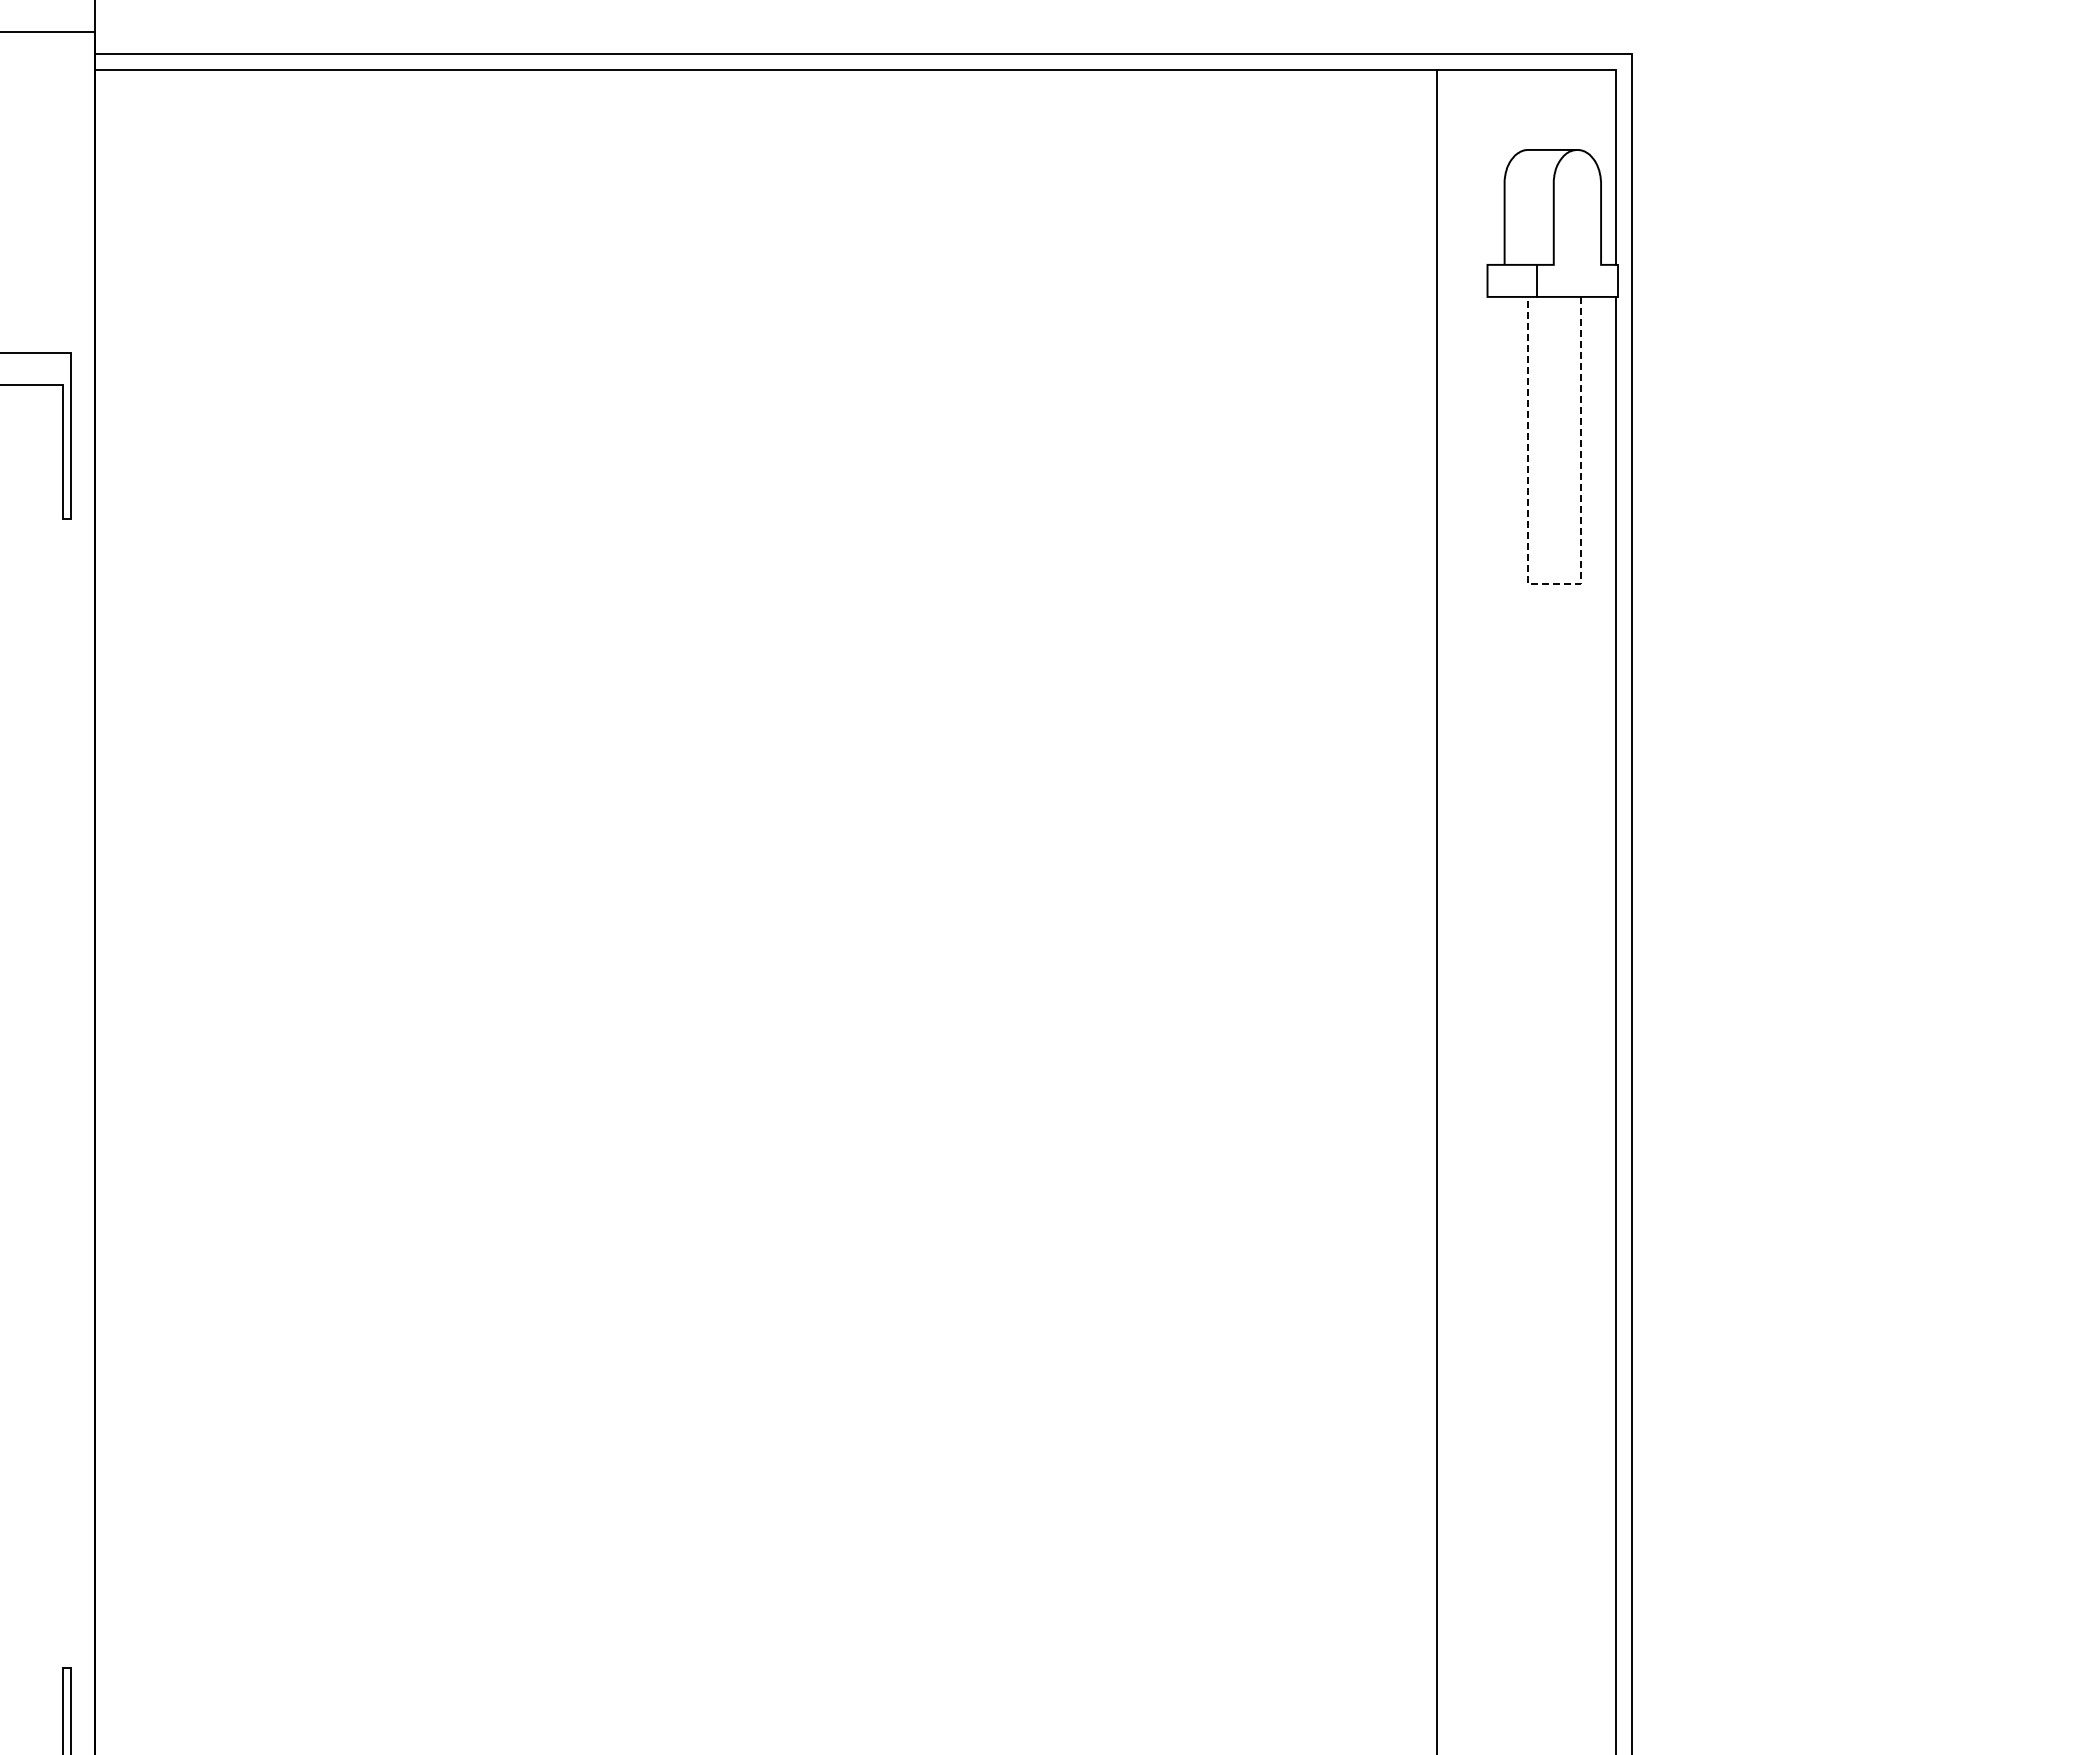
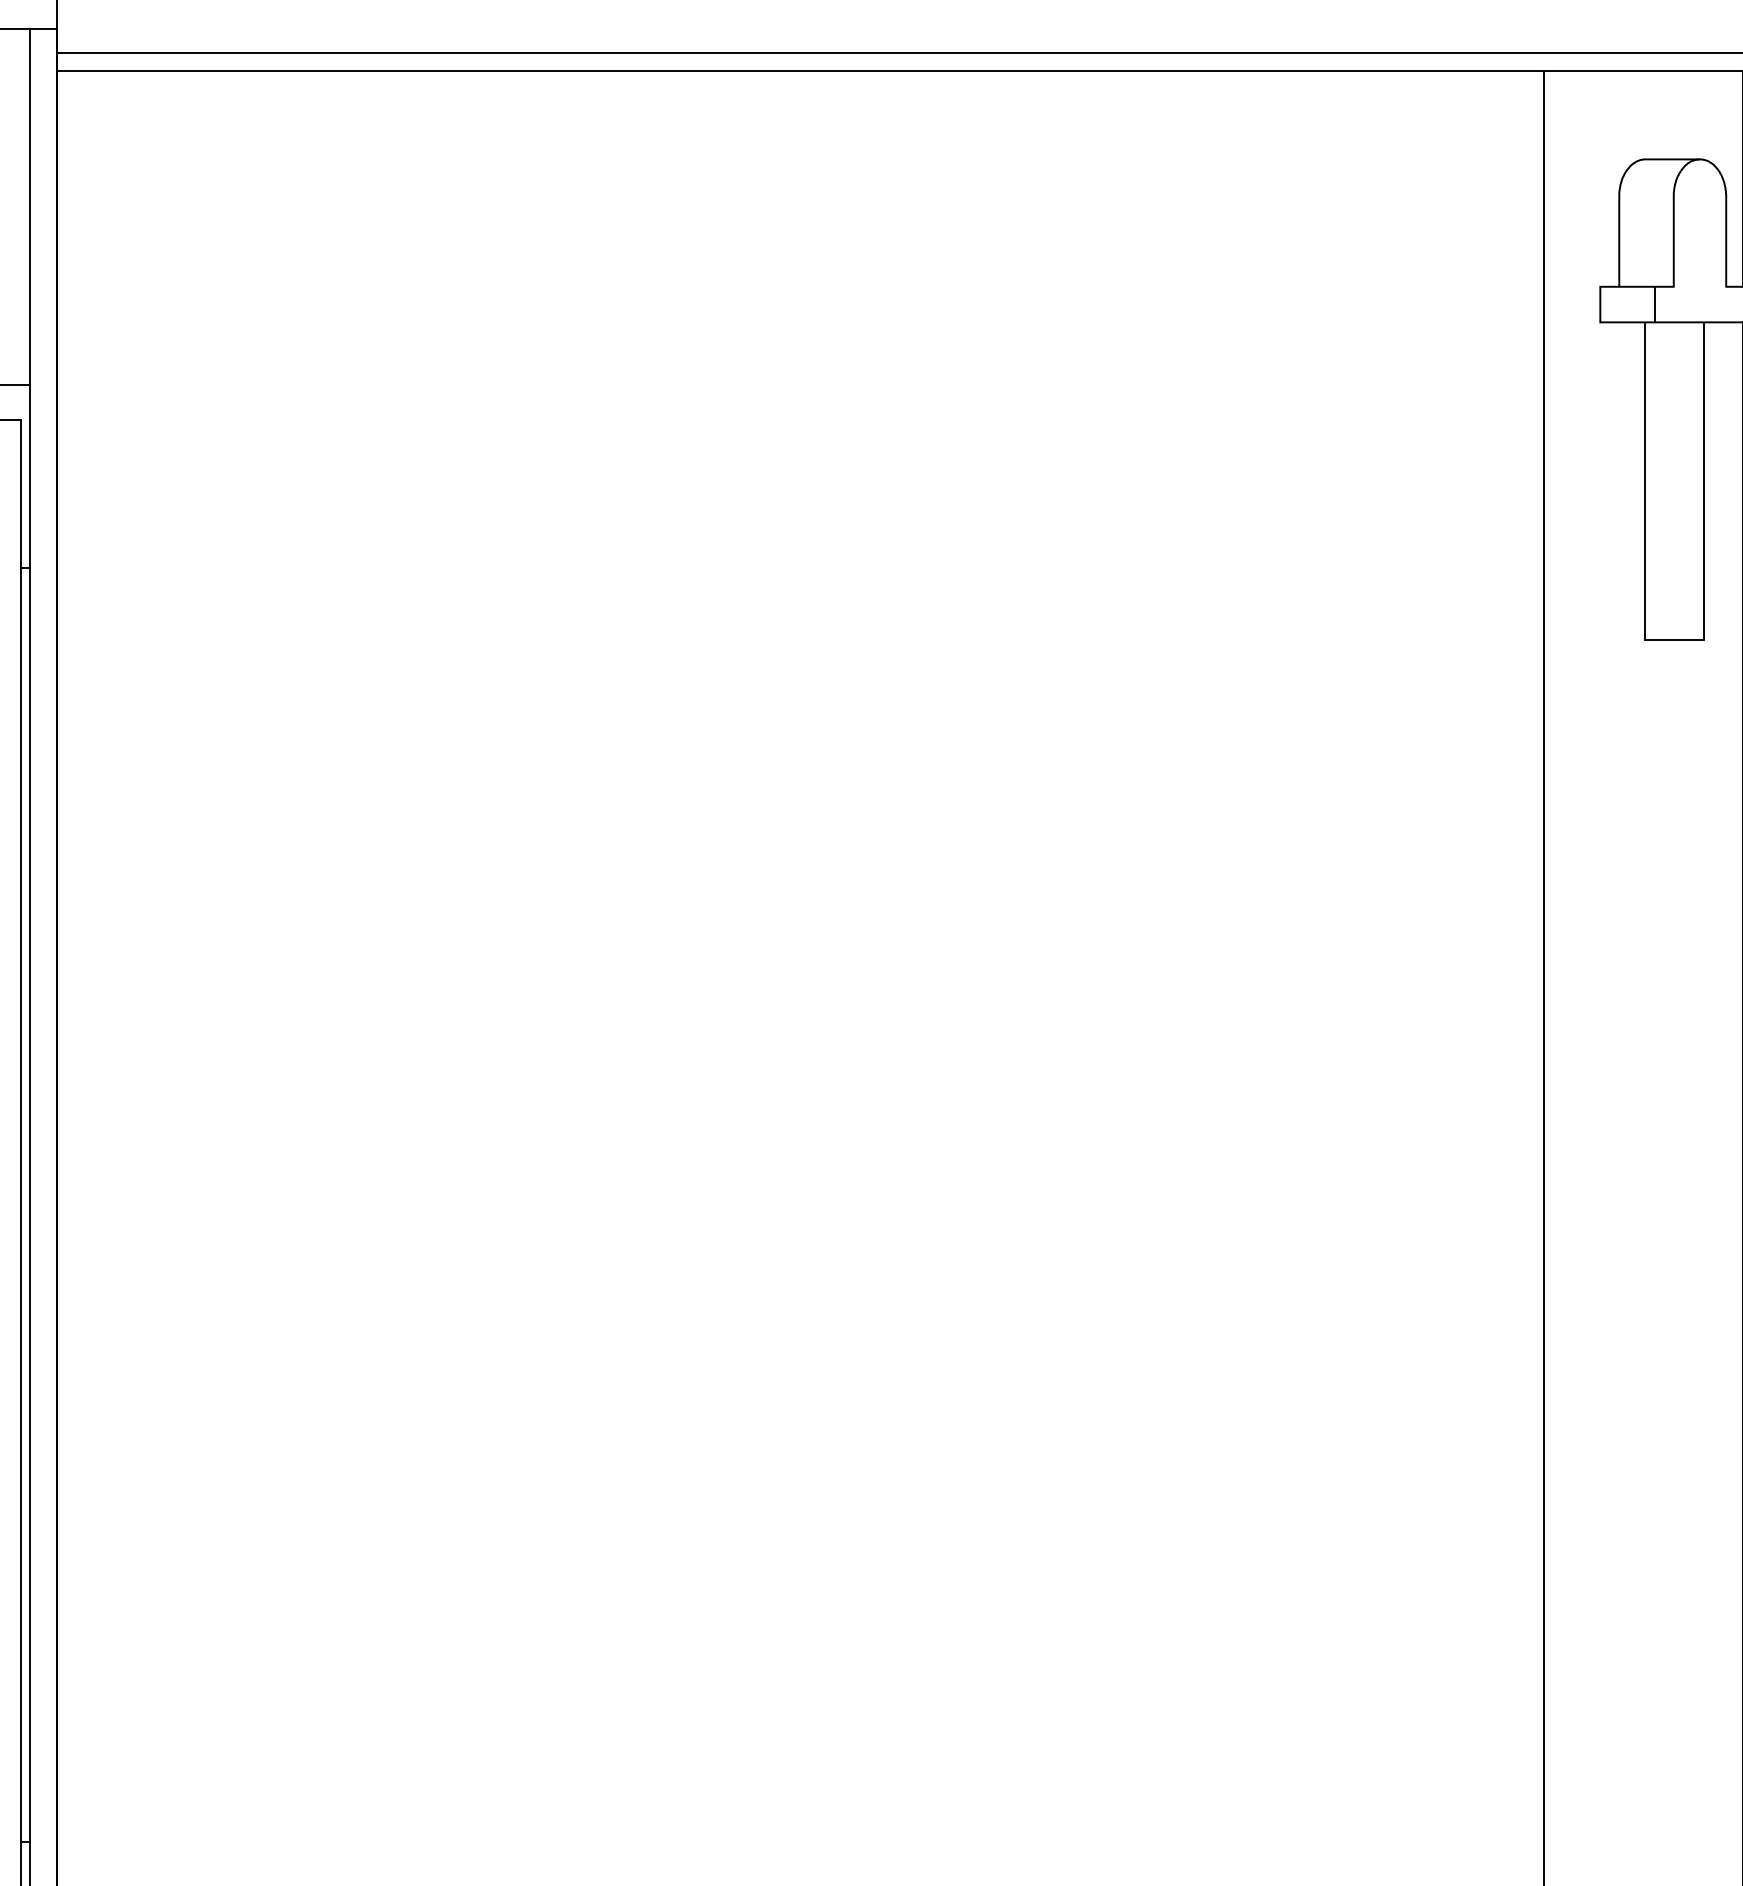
line: (71, 192) -> (30, 206), added
line: (1554, 583) -> (1674, 640), dashed -> solid
line: (62, 1092) -> (20, 1204), added
line: (71, 1092) -> (30, 1204), added

